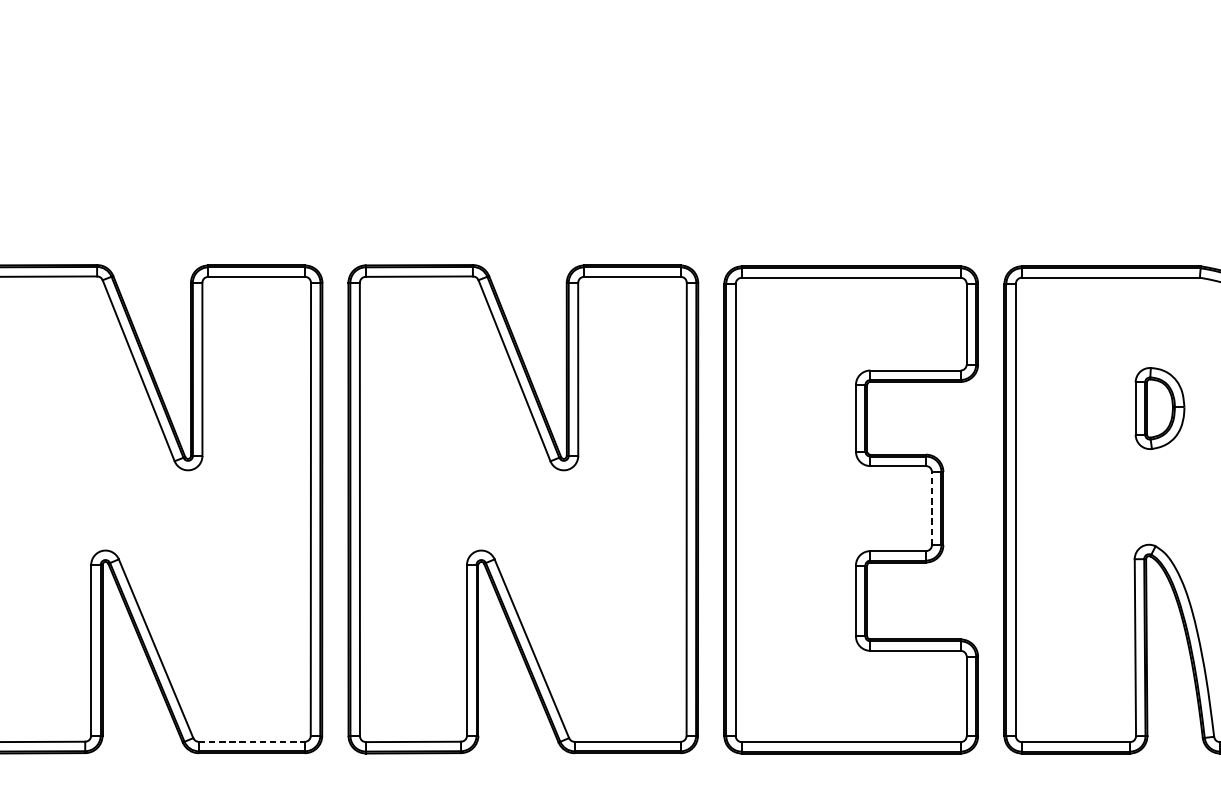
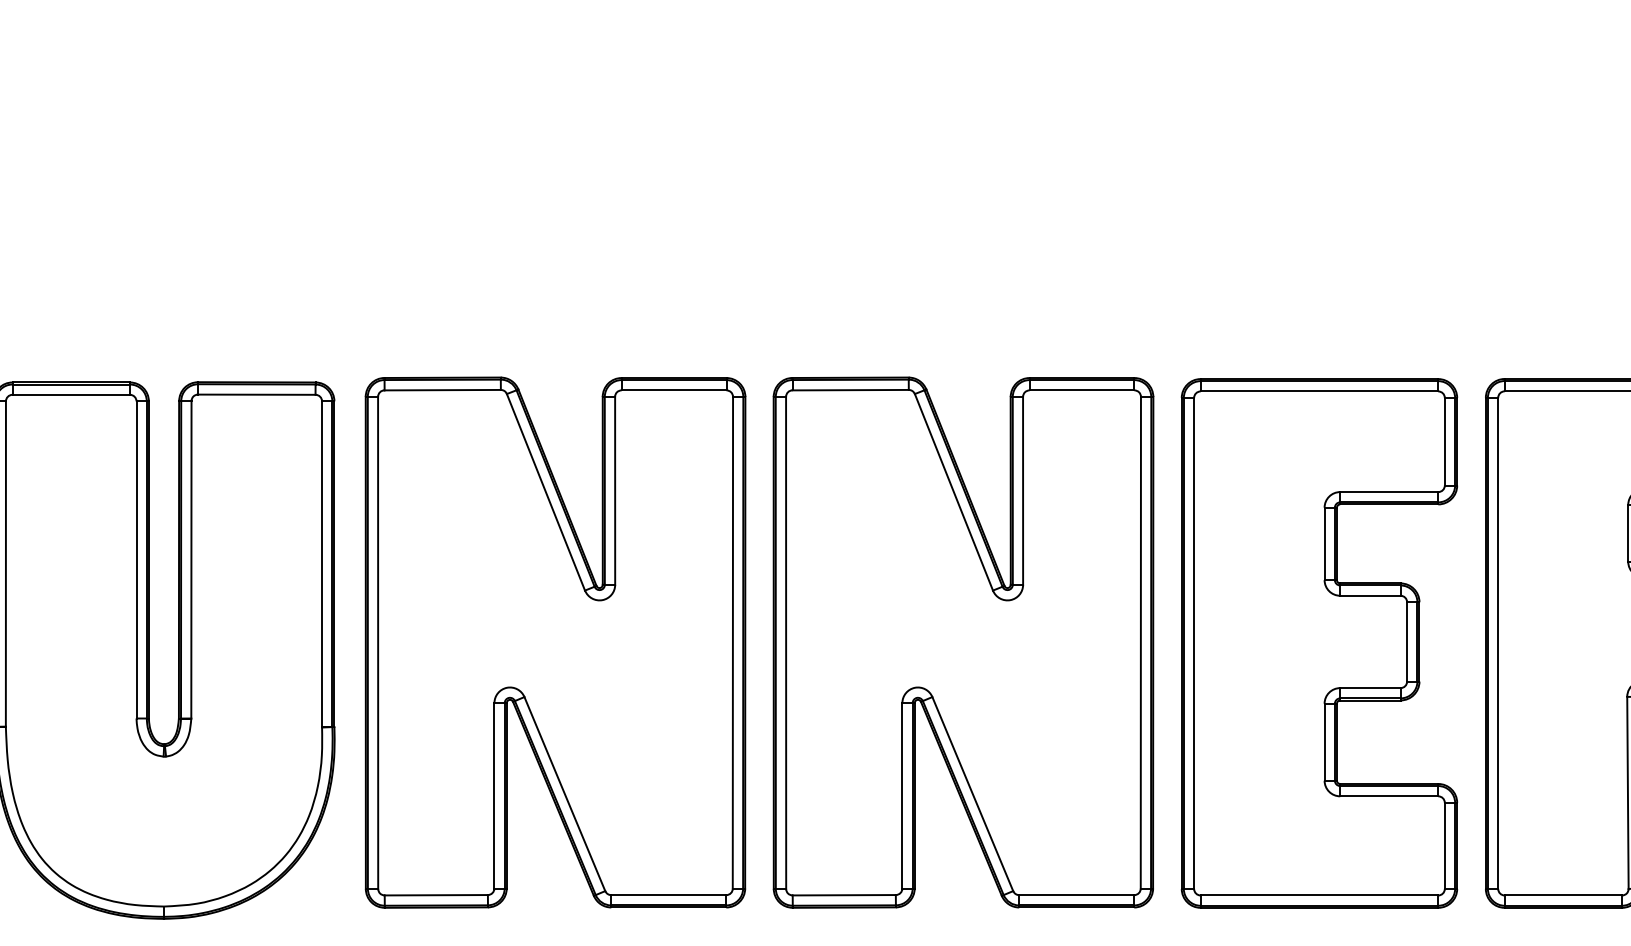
line: (932, 508) -> (1407, 641), dashed -> solid
line: (252, 742) -> (669, 895), dashed -> solid

